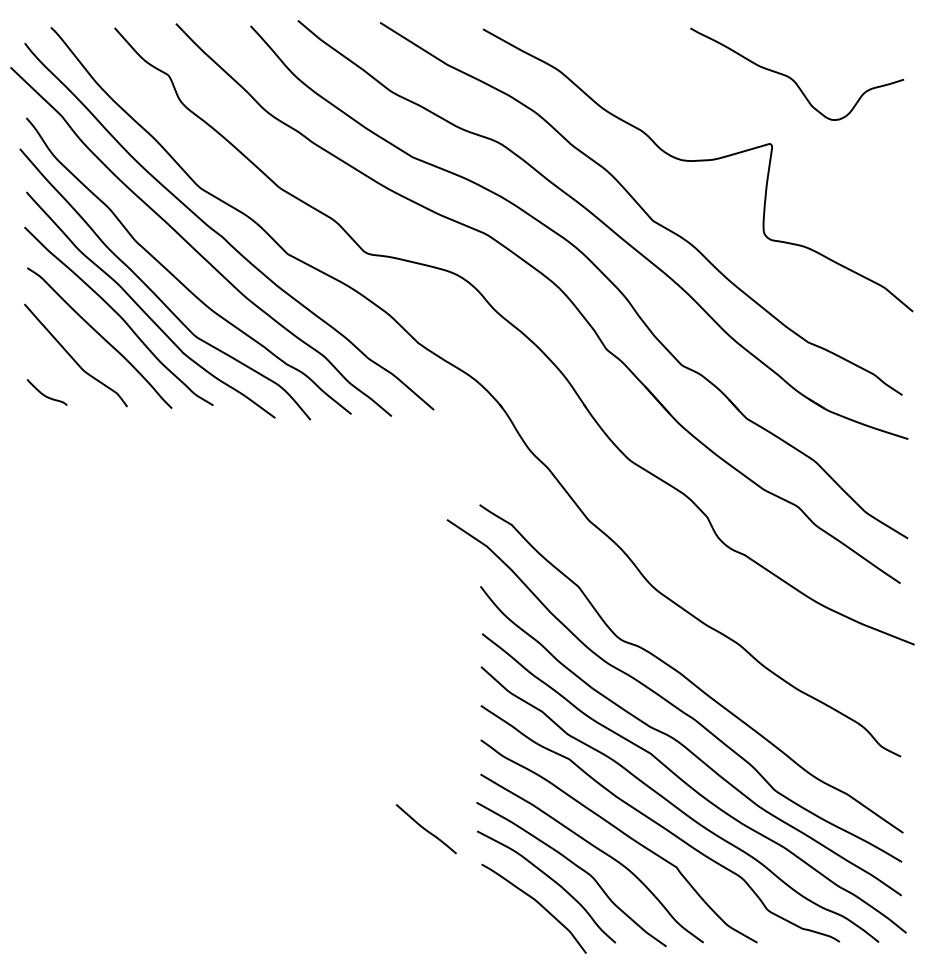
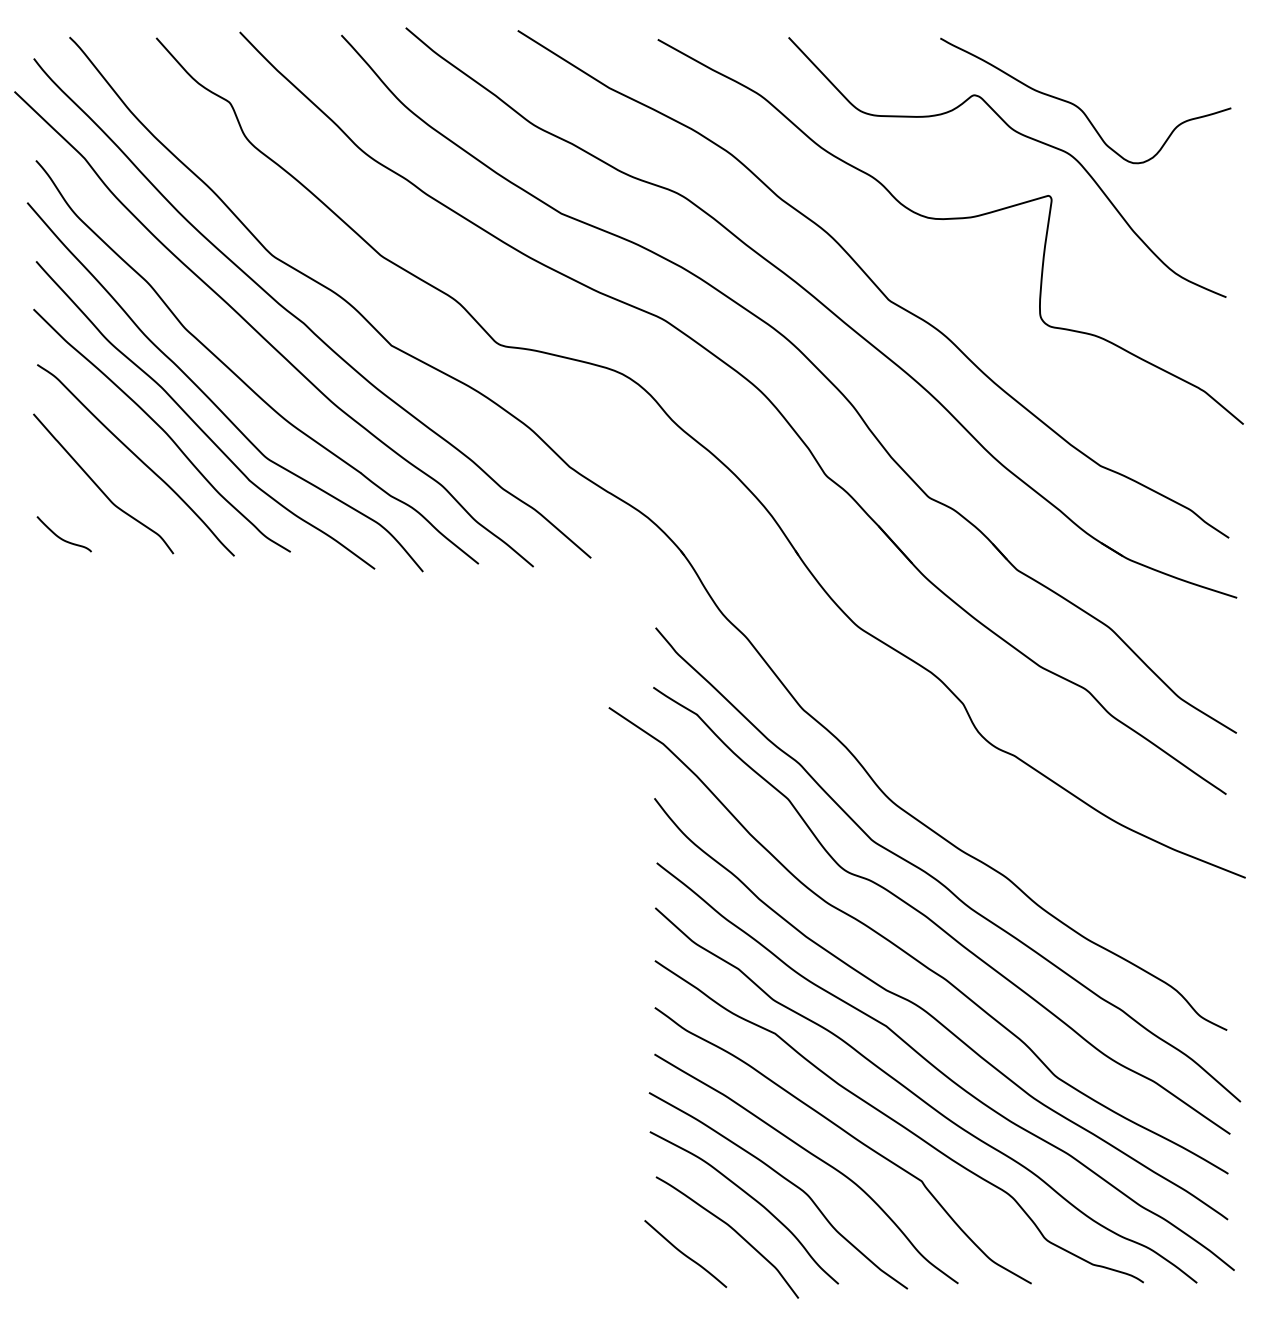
curve: (751, 100) -> (1023, 136), added
curve: (687, 645) -> (936, 878), added
curve: (425, 828) -> (684, 1253), moved

